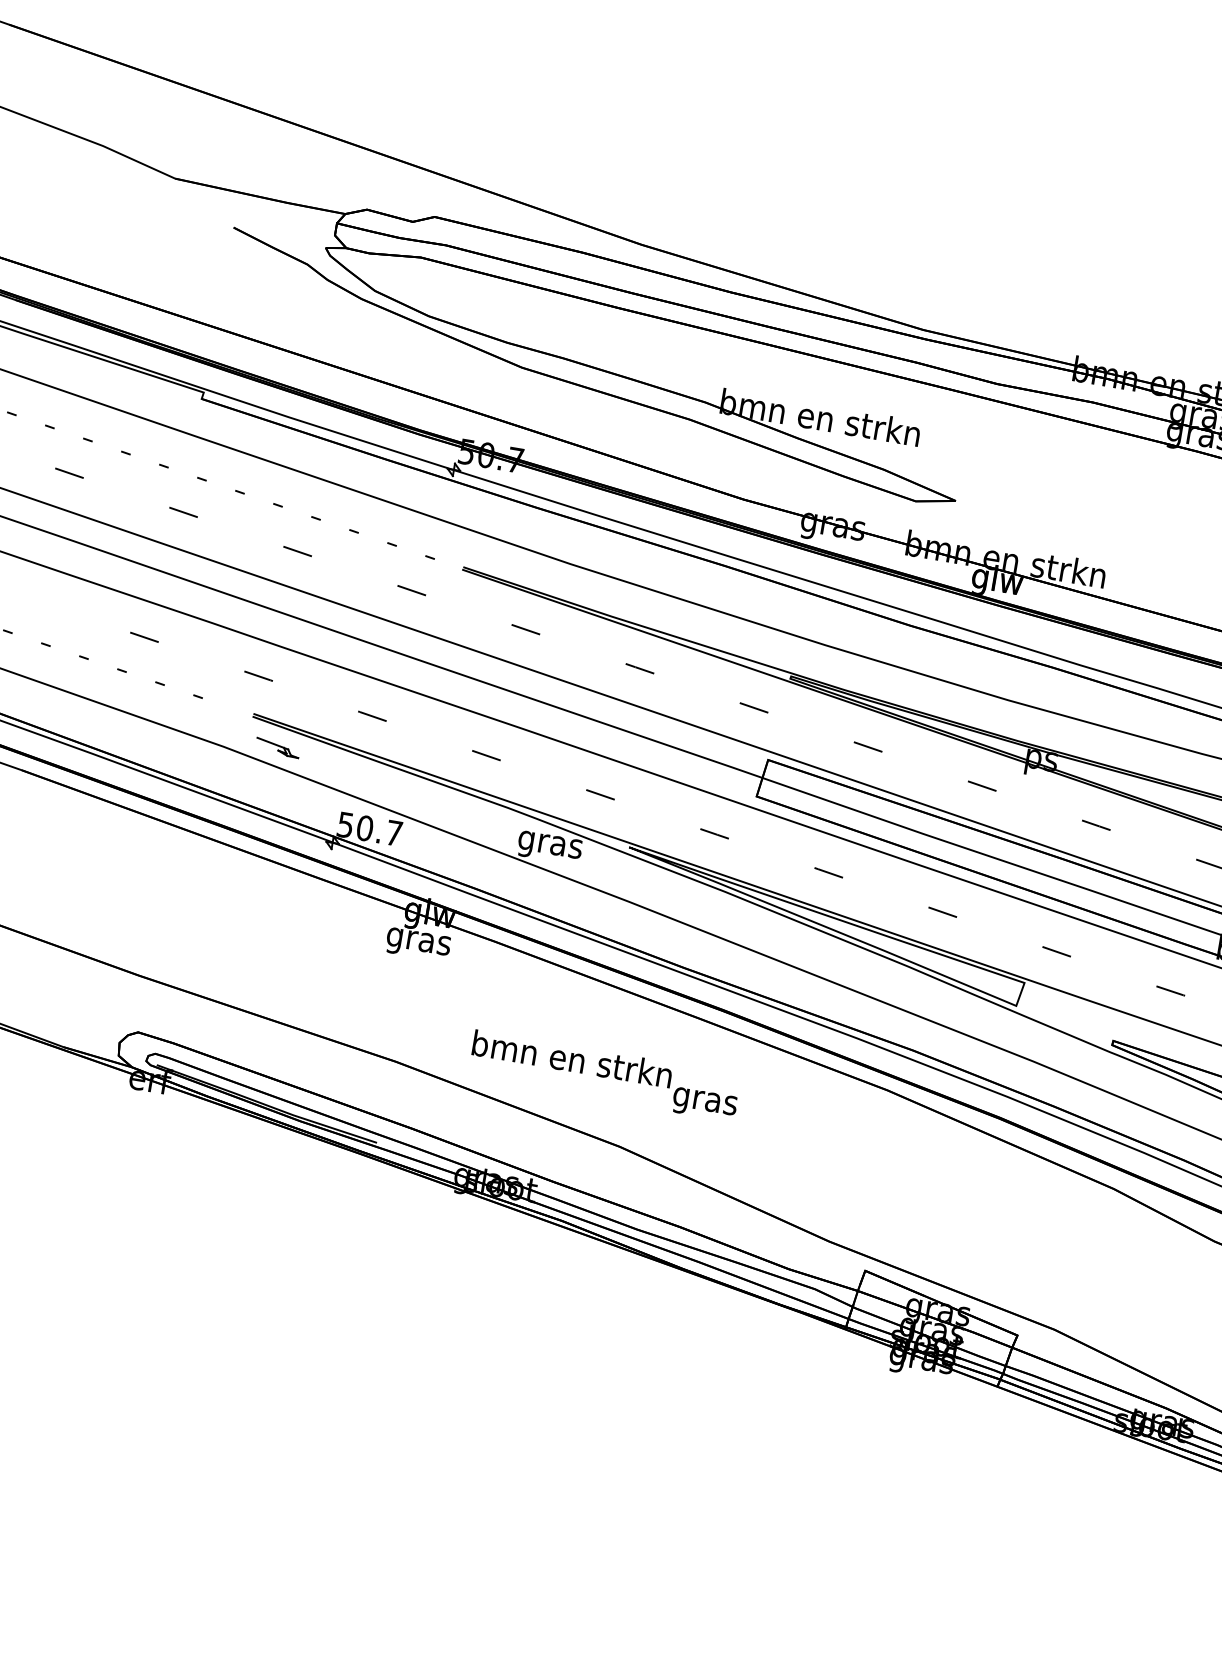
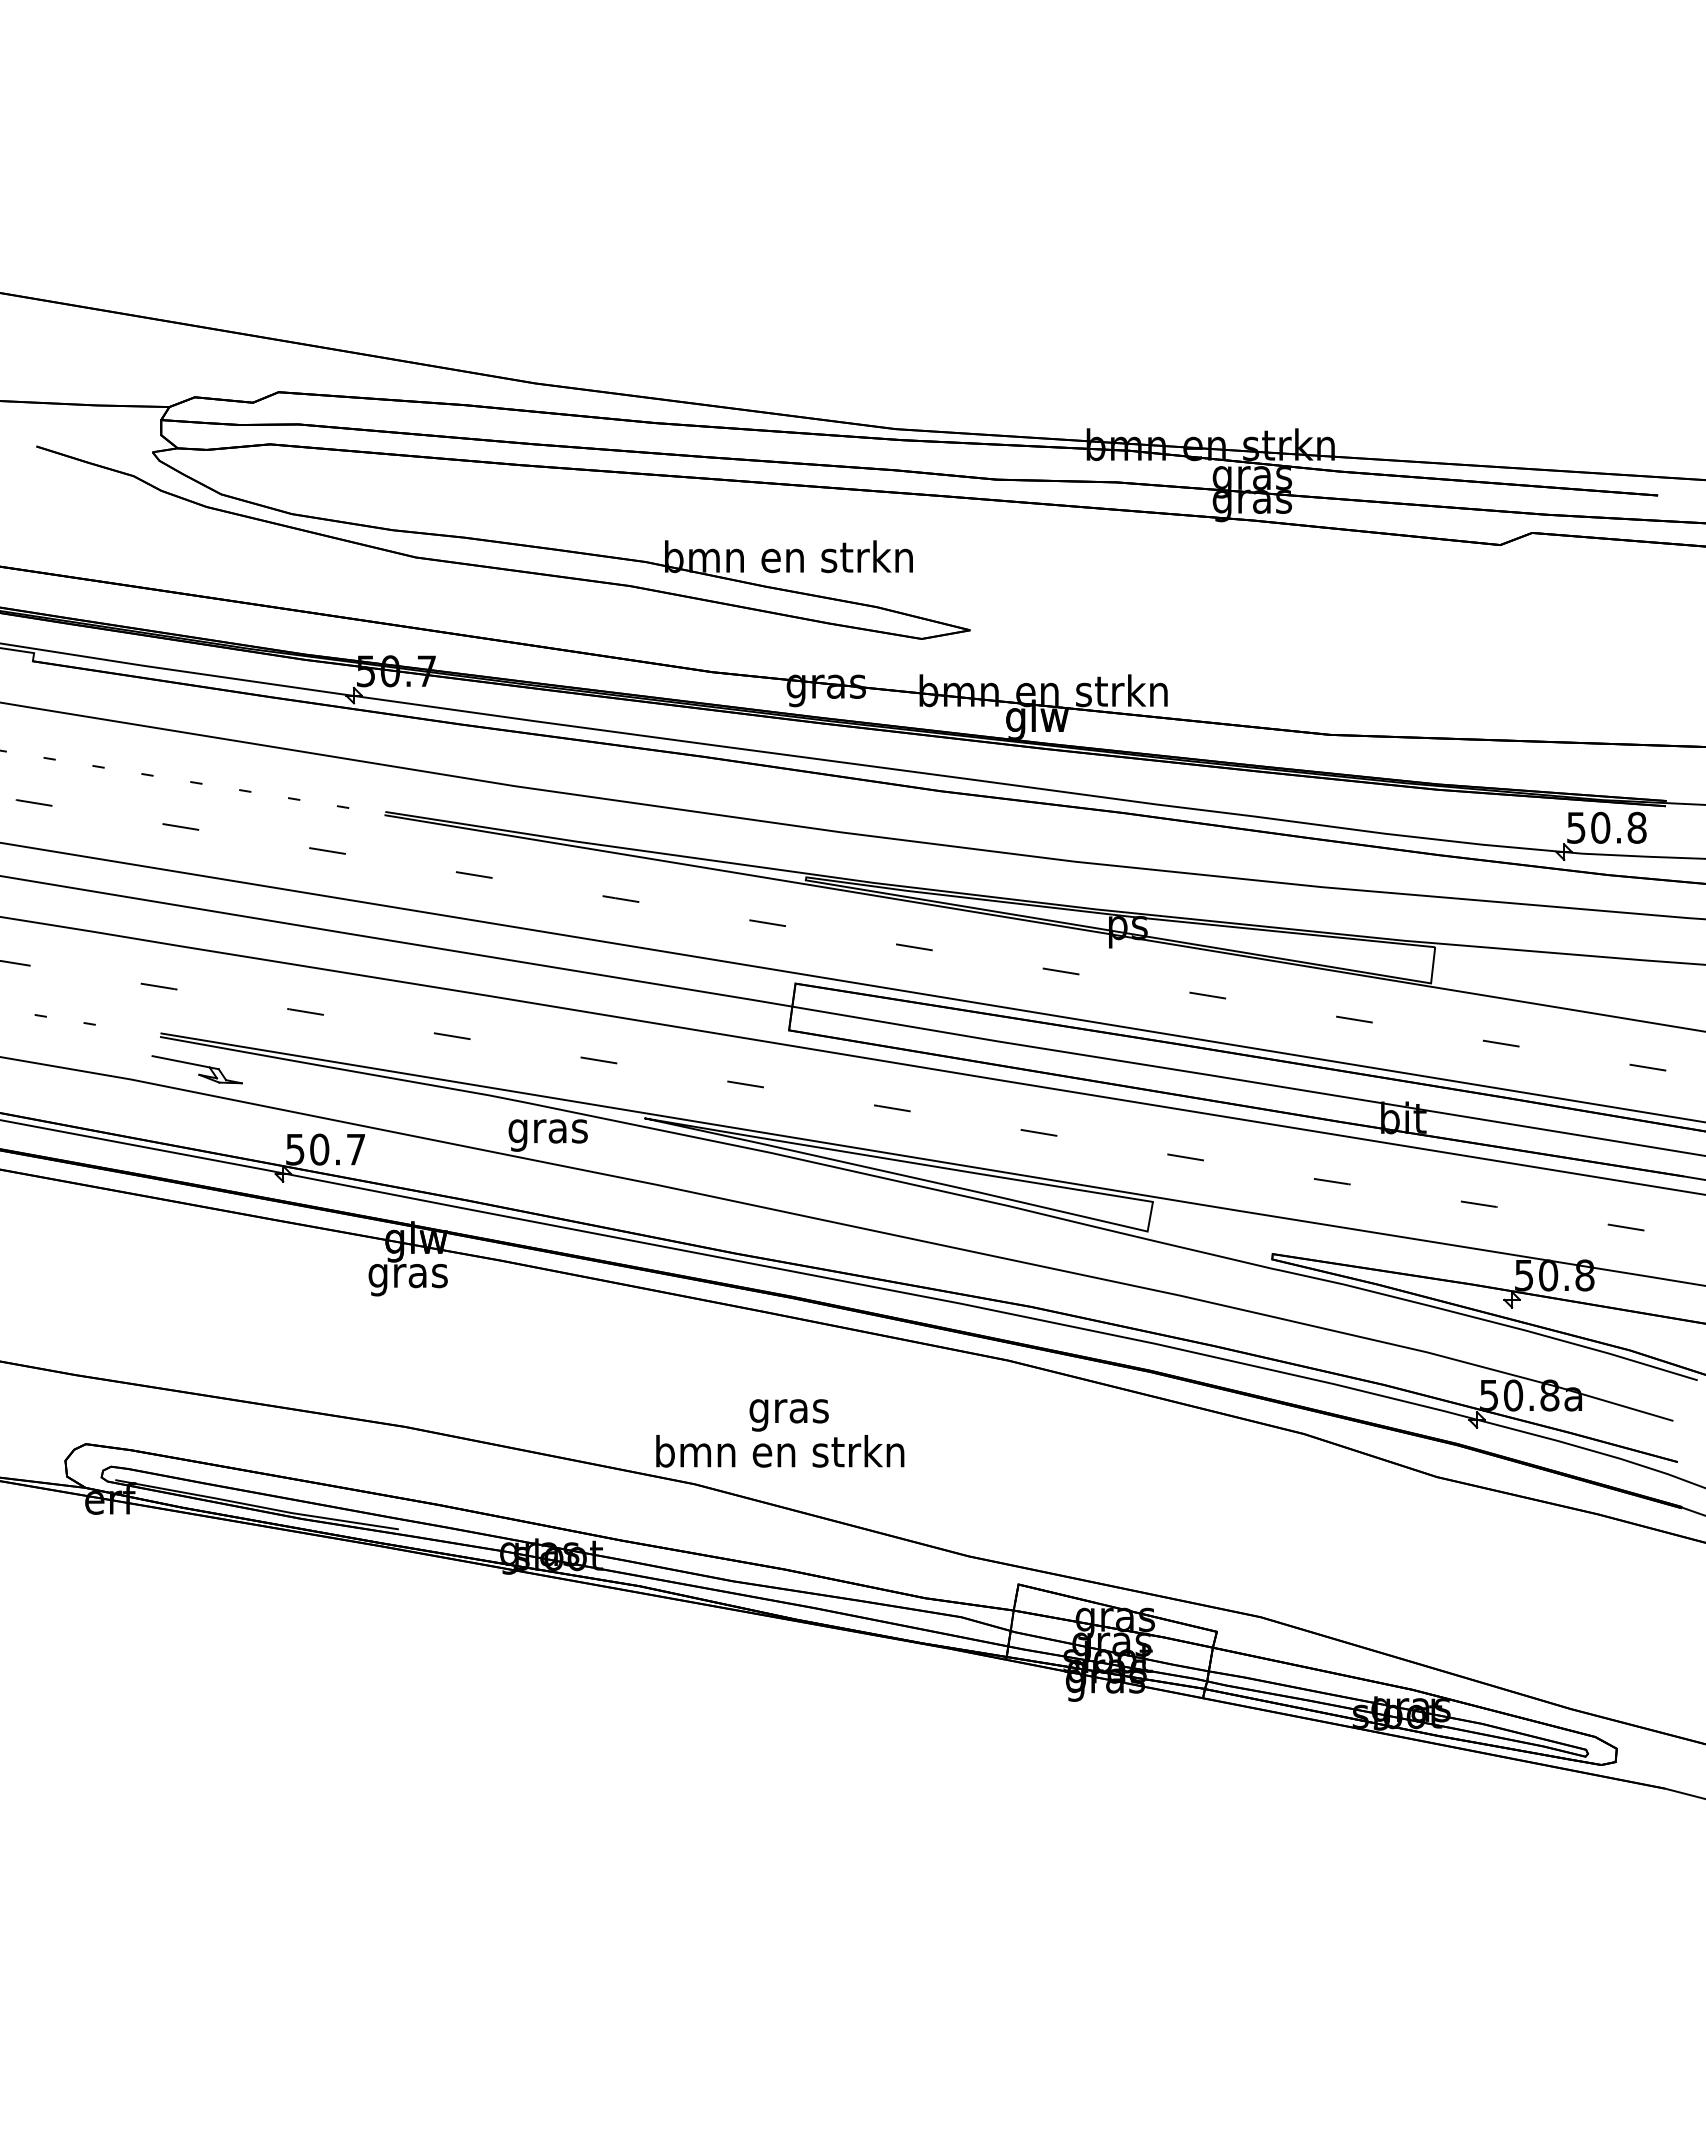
part: (277, 747) -> (196, 1069), size x1.67
text: (572, 1059) -> (780, 1451), moved

